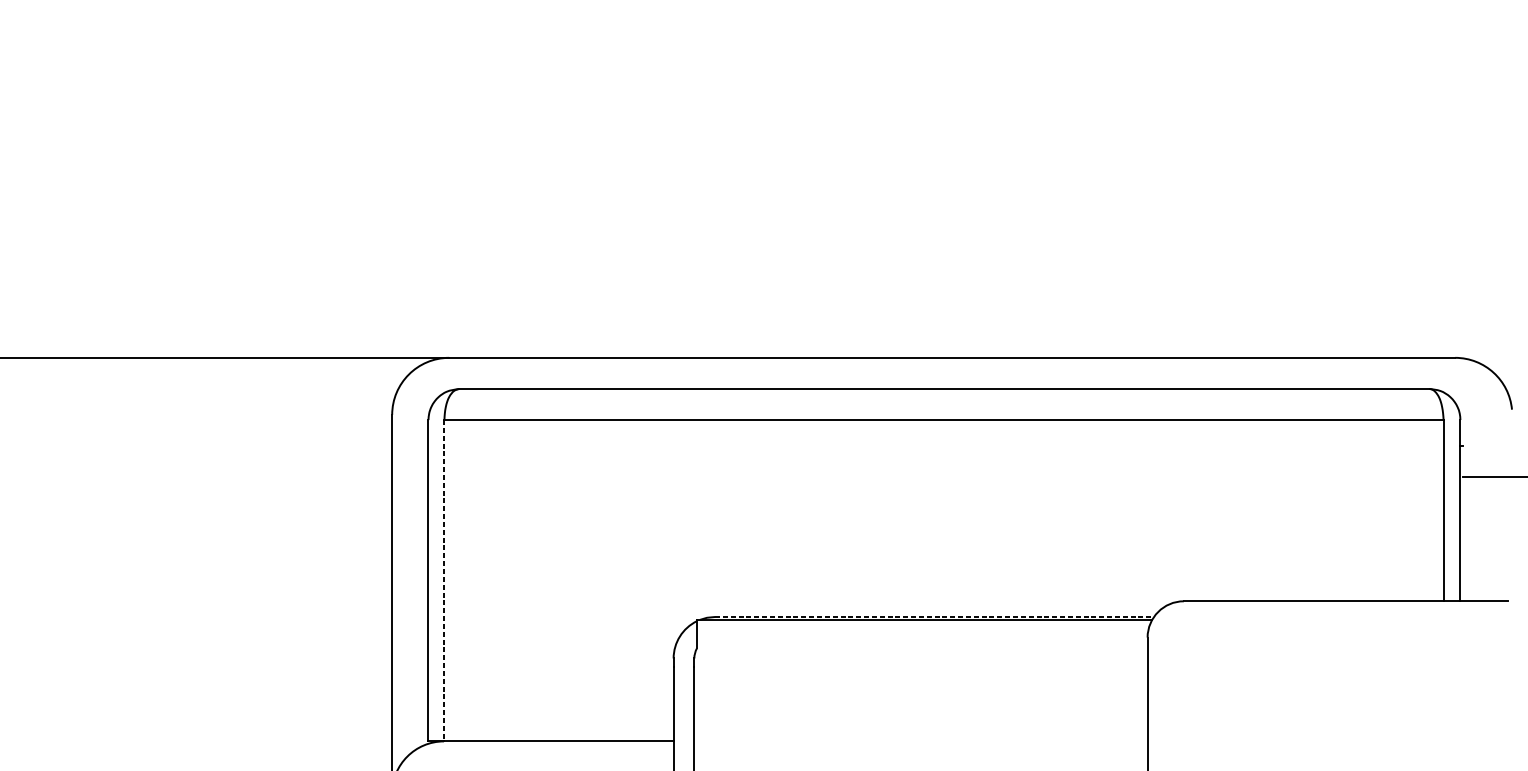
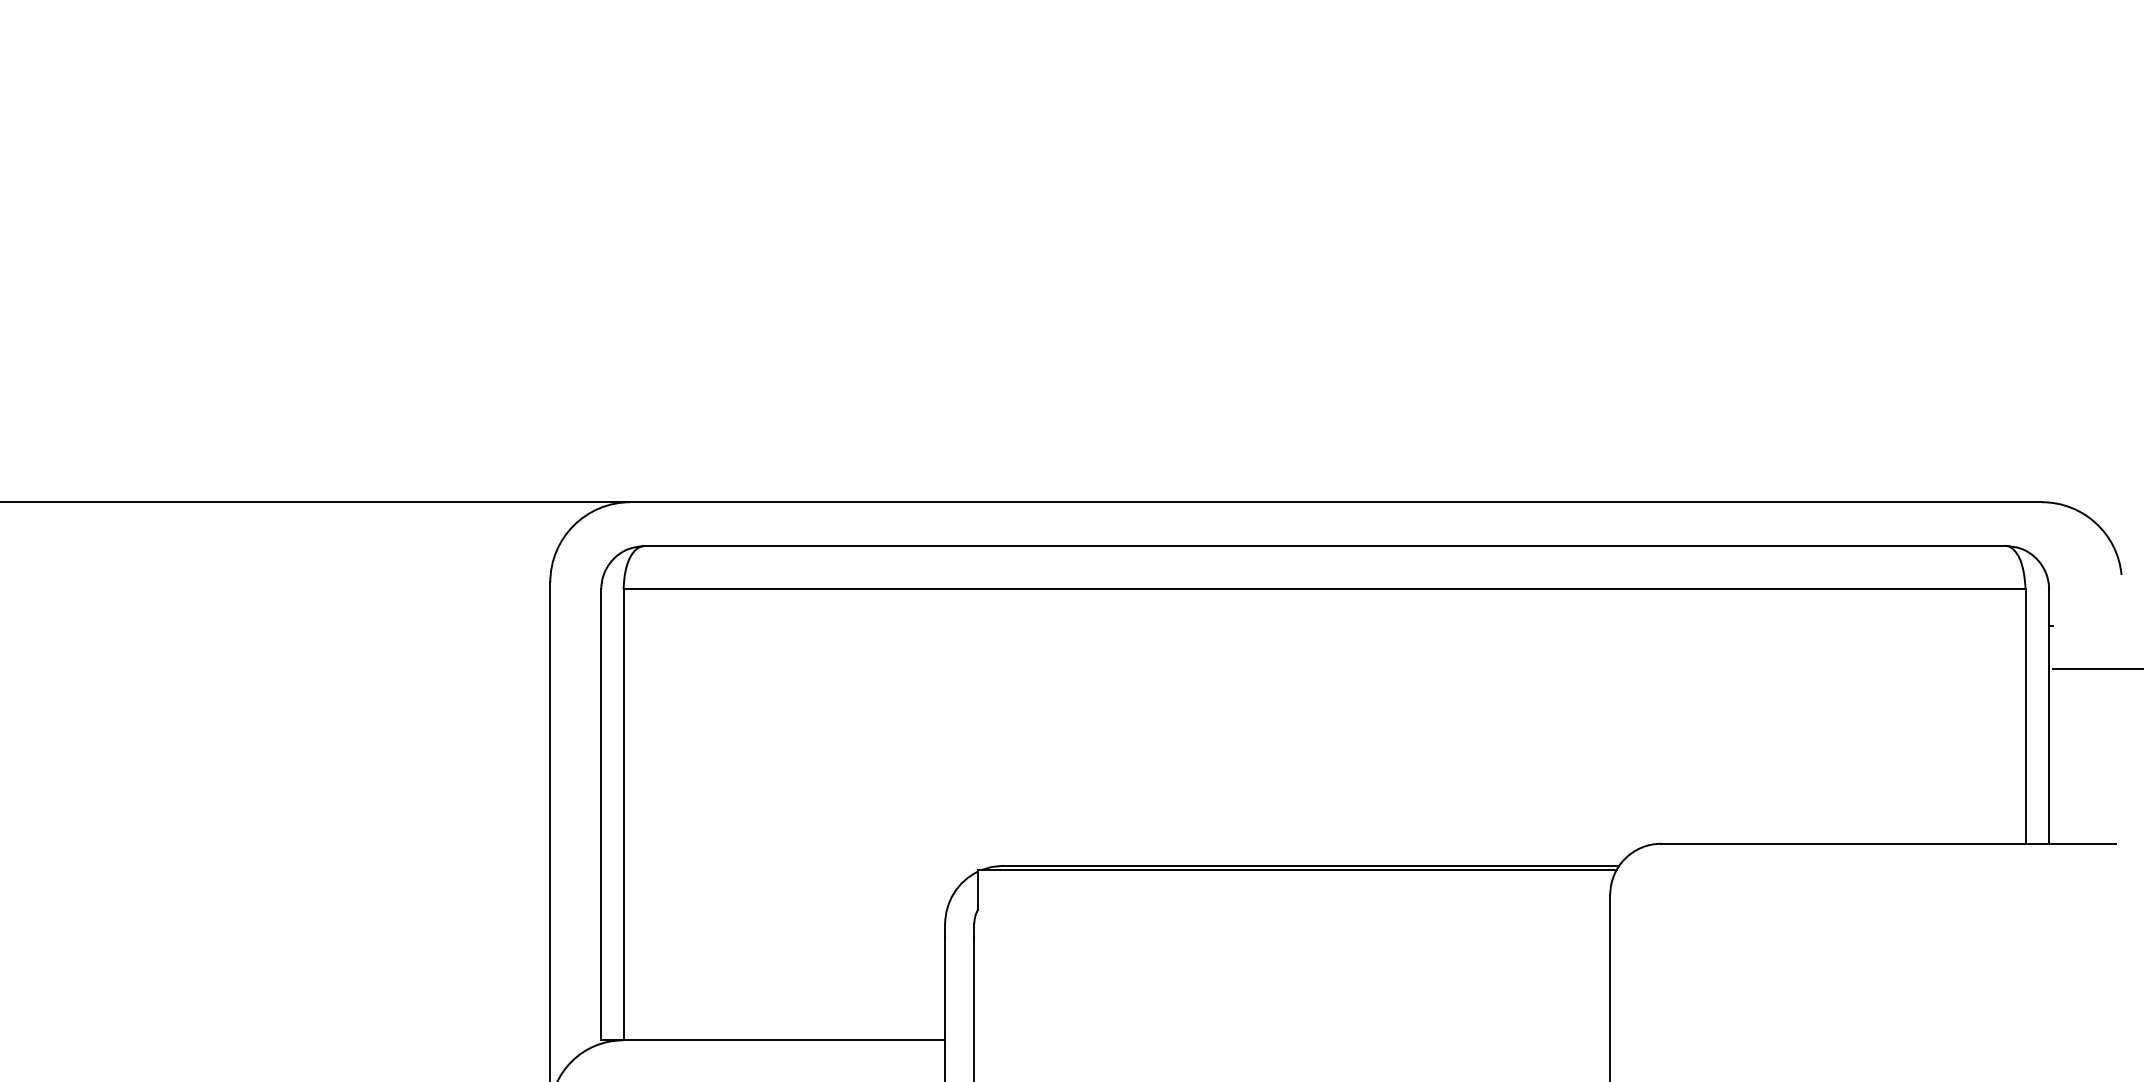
line: (444, 581) -> (623, 815), dashed -> solid
line: (934, 616) -> (1311, 865), dashed -> solid

